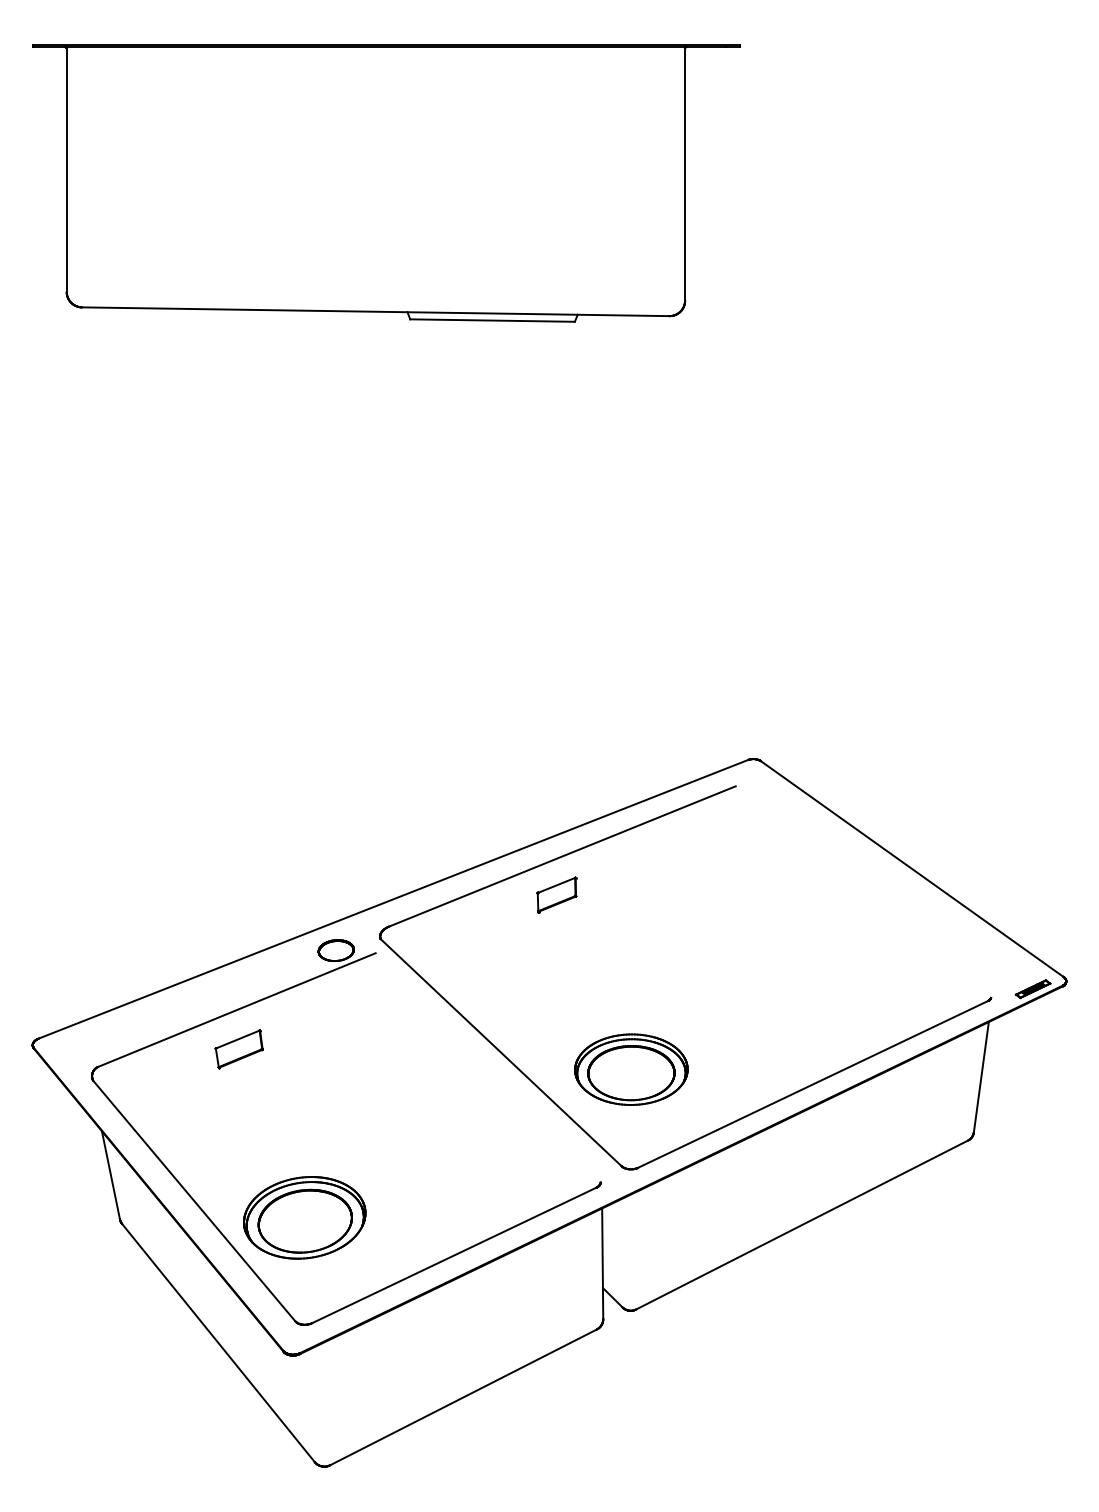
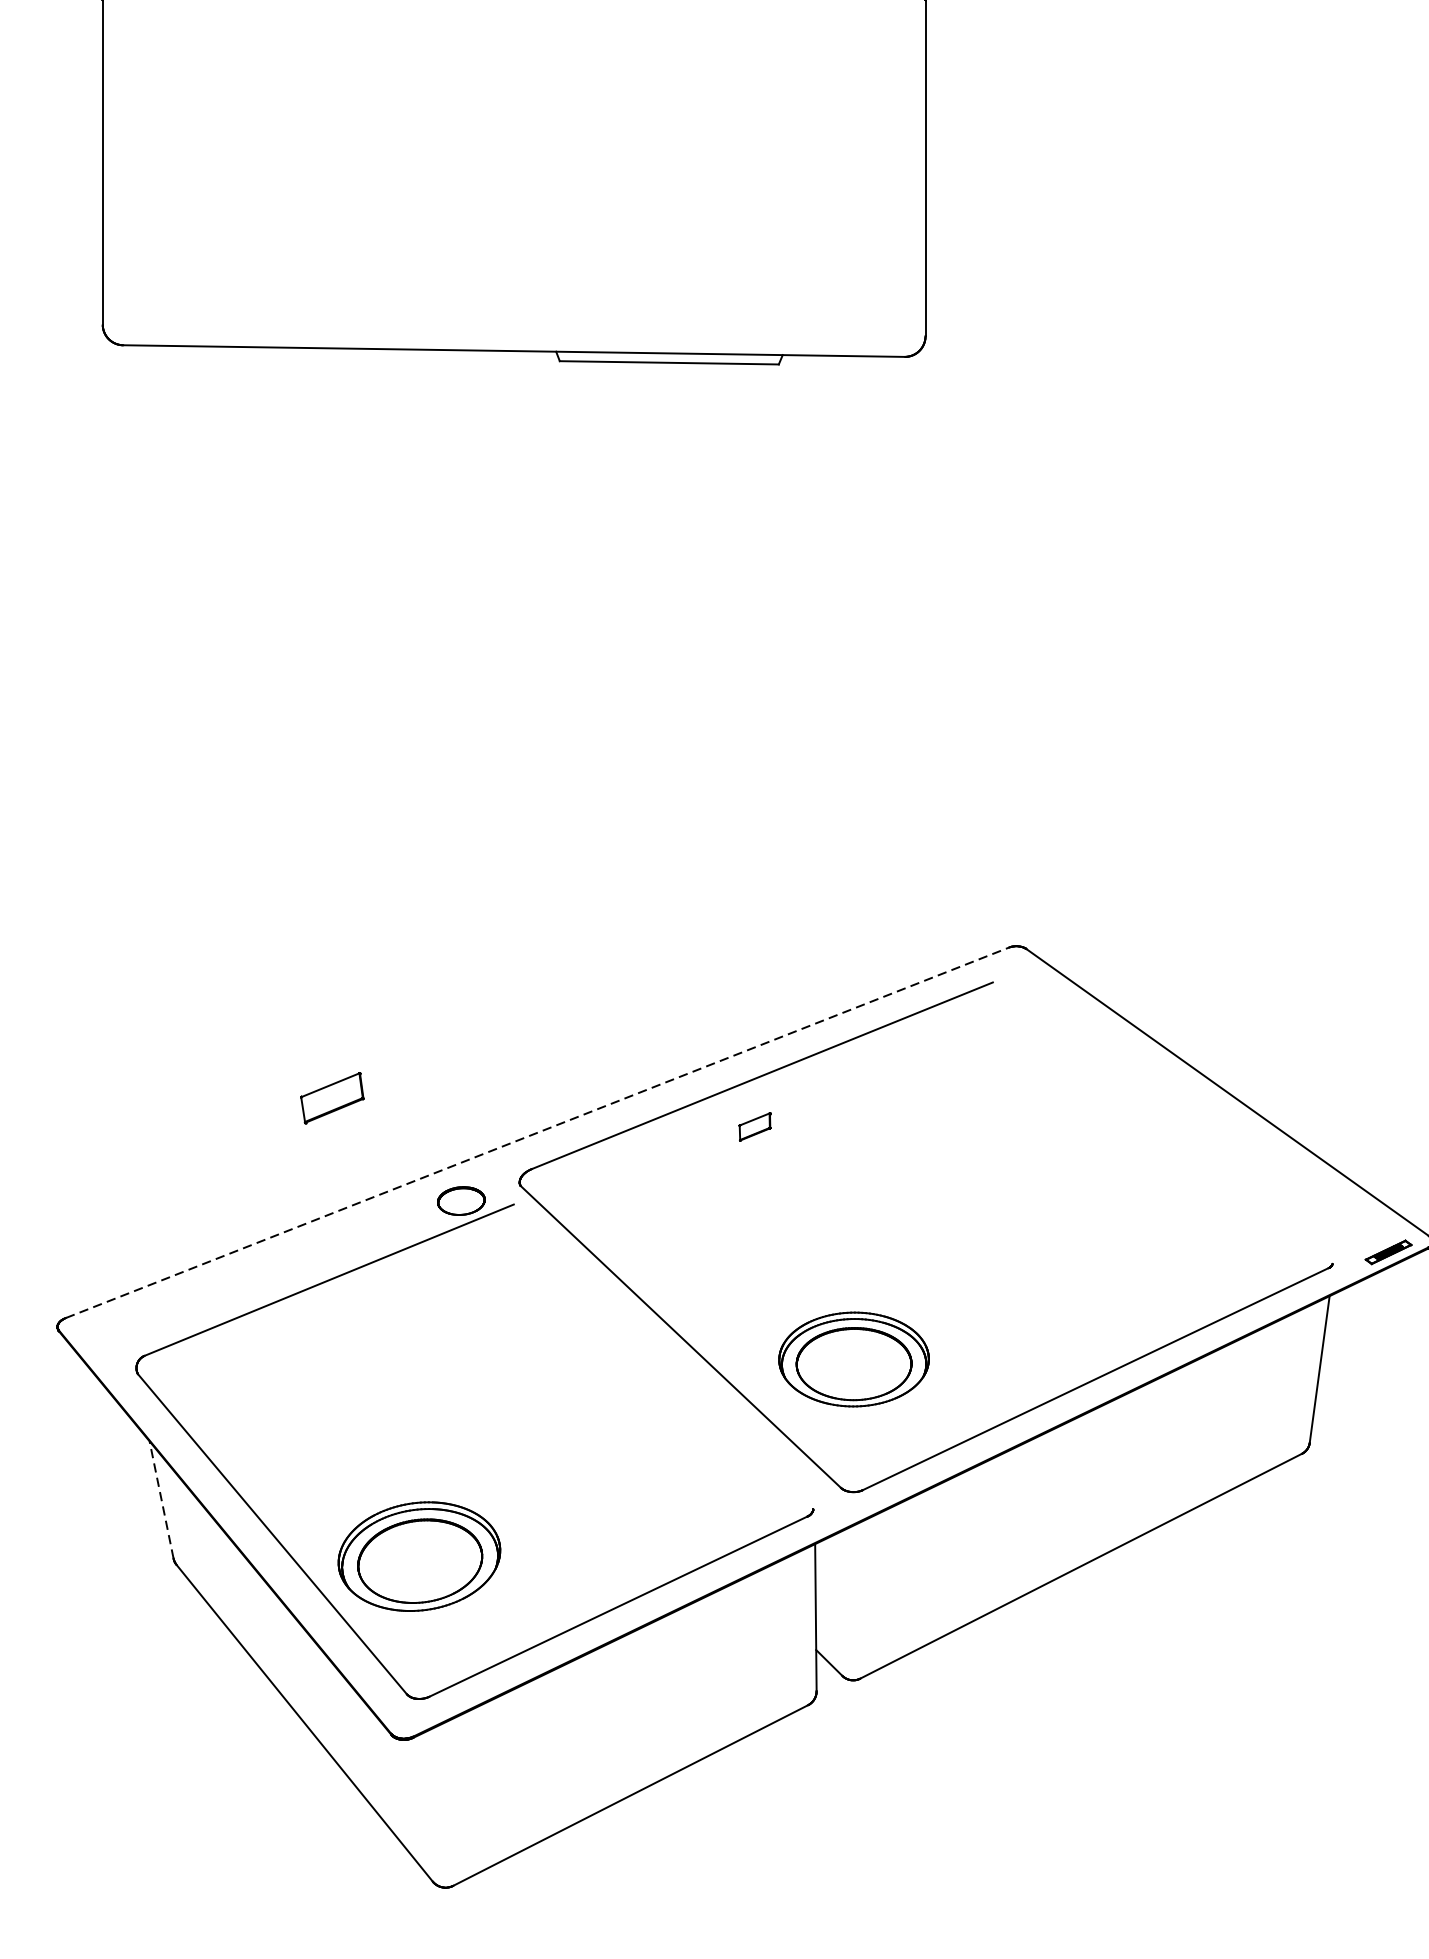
part: (556, 894) -> (754, 1126), size x0.6
line: (393, 899) -> (537, 1133), solid -> dashed
part: (238, 1049) -> (331, 1098), moved
line: (110, 1175) -> (161, 1500), solid -> dashed

